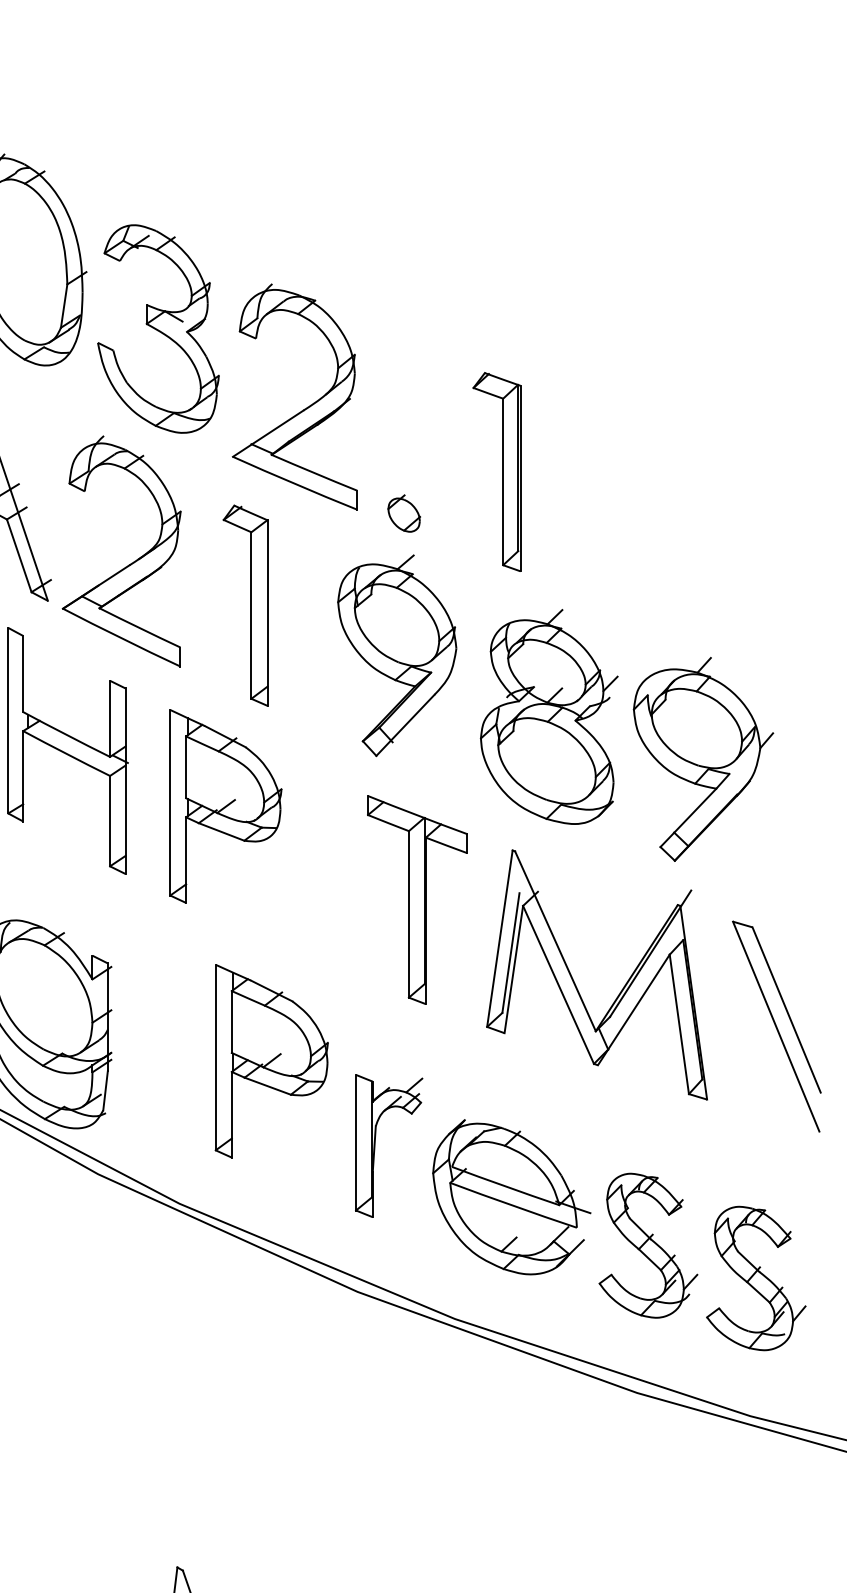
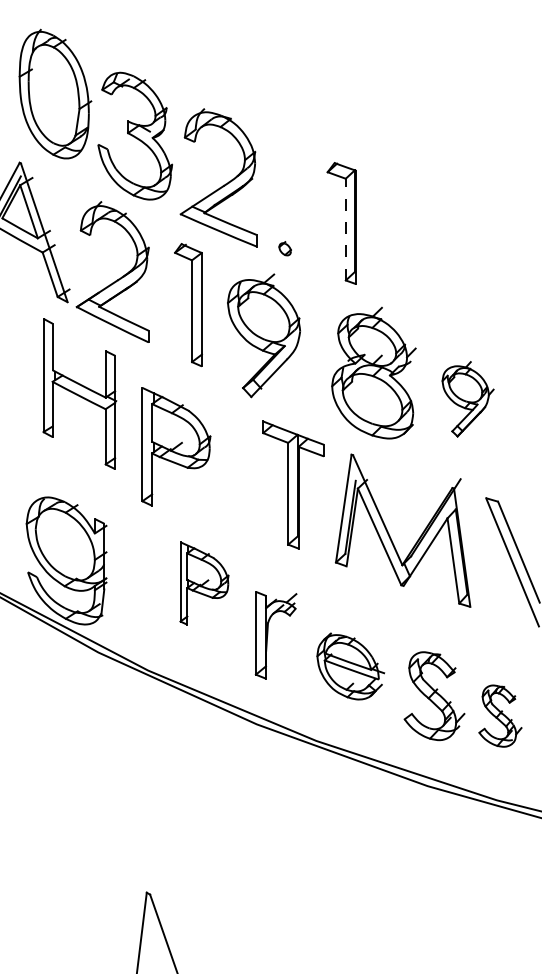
line: (502, 481) -> (345, 229), solid -> dashed
part: (402, 512) -> (284, 248), size x0.6
part: (397, 655) -> (264, 335), moved
part: (702, 760) -> (467, 399), size x0.6
part: (226, 805) -> (176, 446), moved
part: (271, 1061) -> (204, 583), size x0.7
part: (510, 1197) -> (350, 666), size x0.7
part: (756, 1277) -> (500, 715), size x0.7

